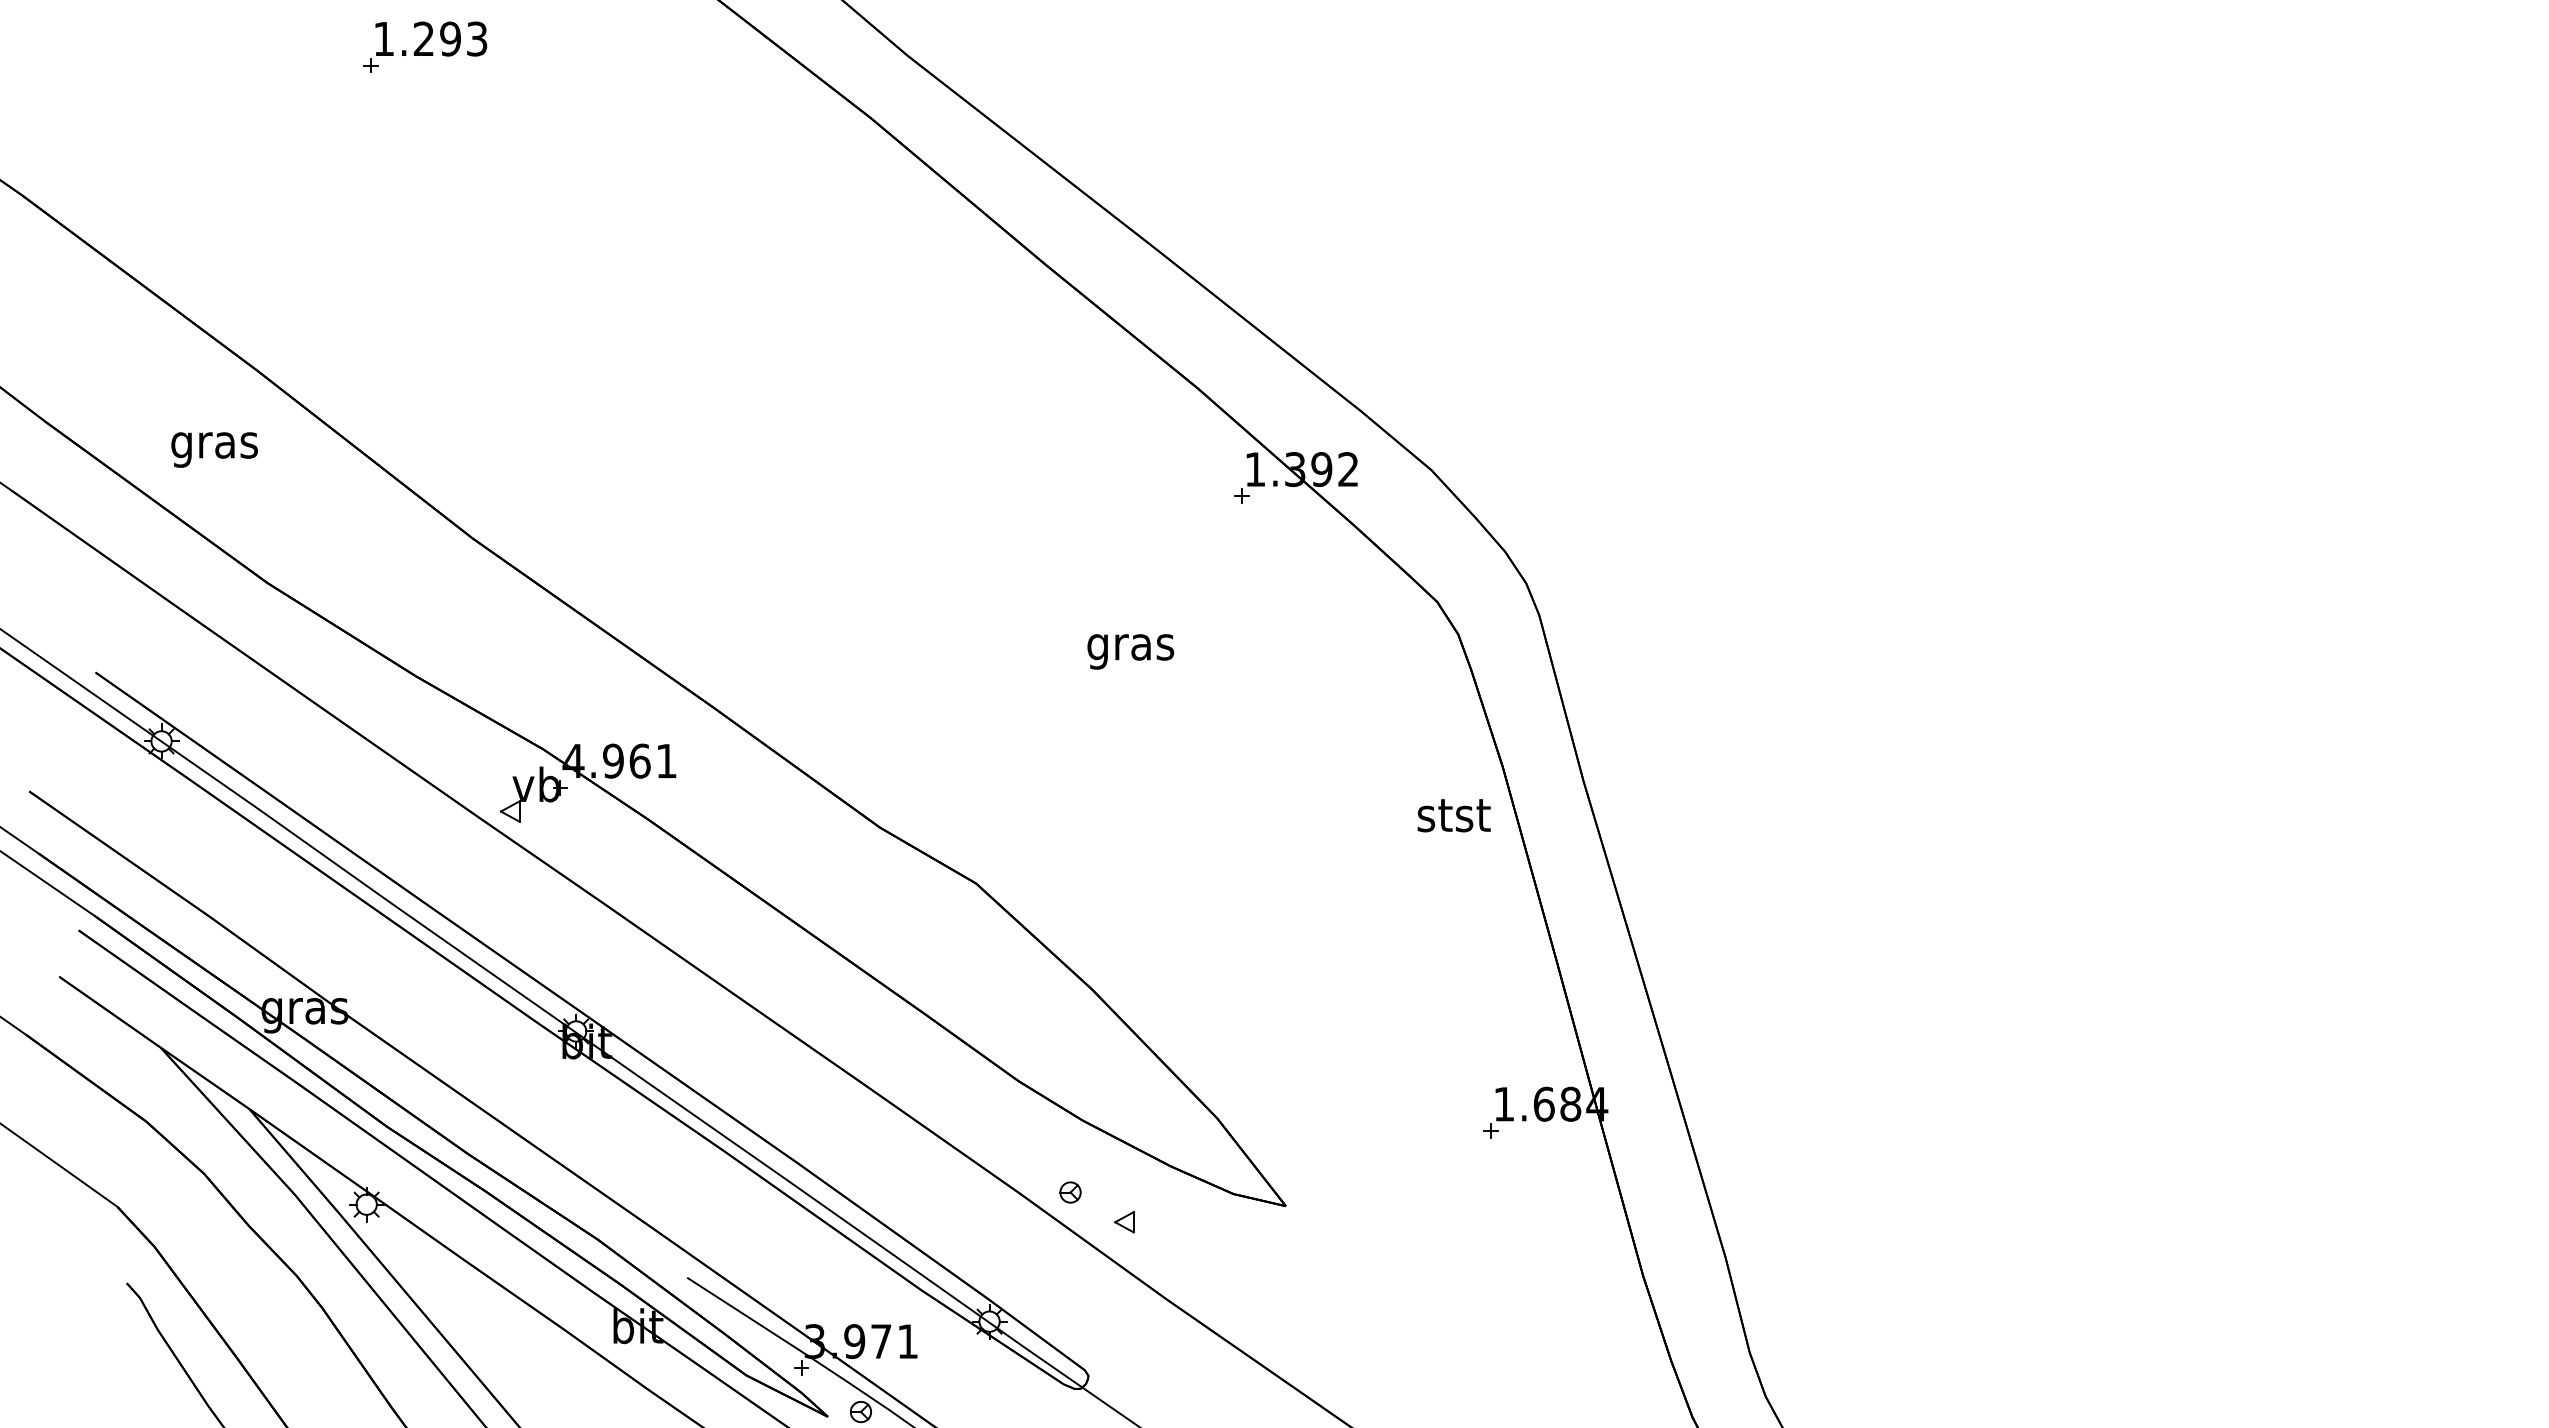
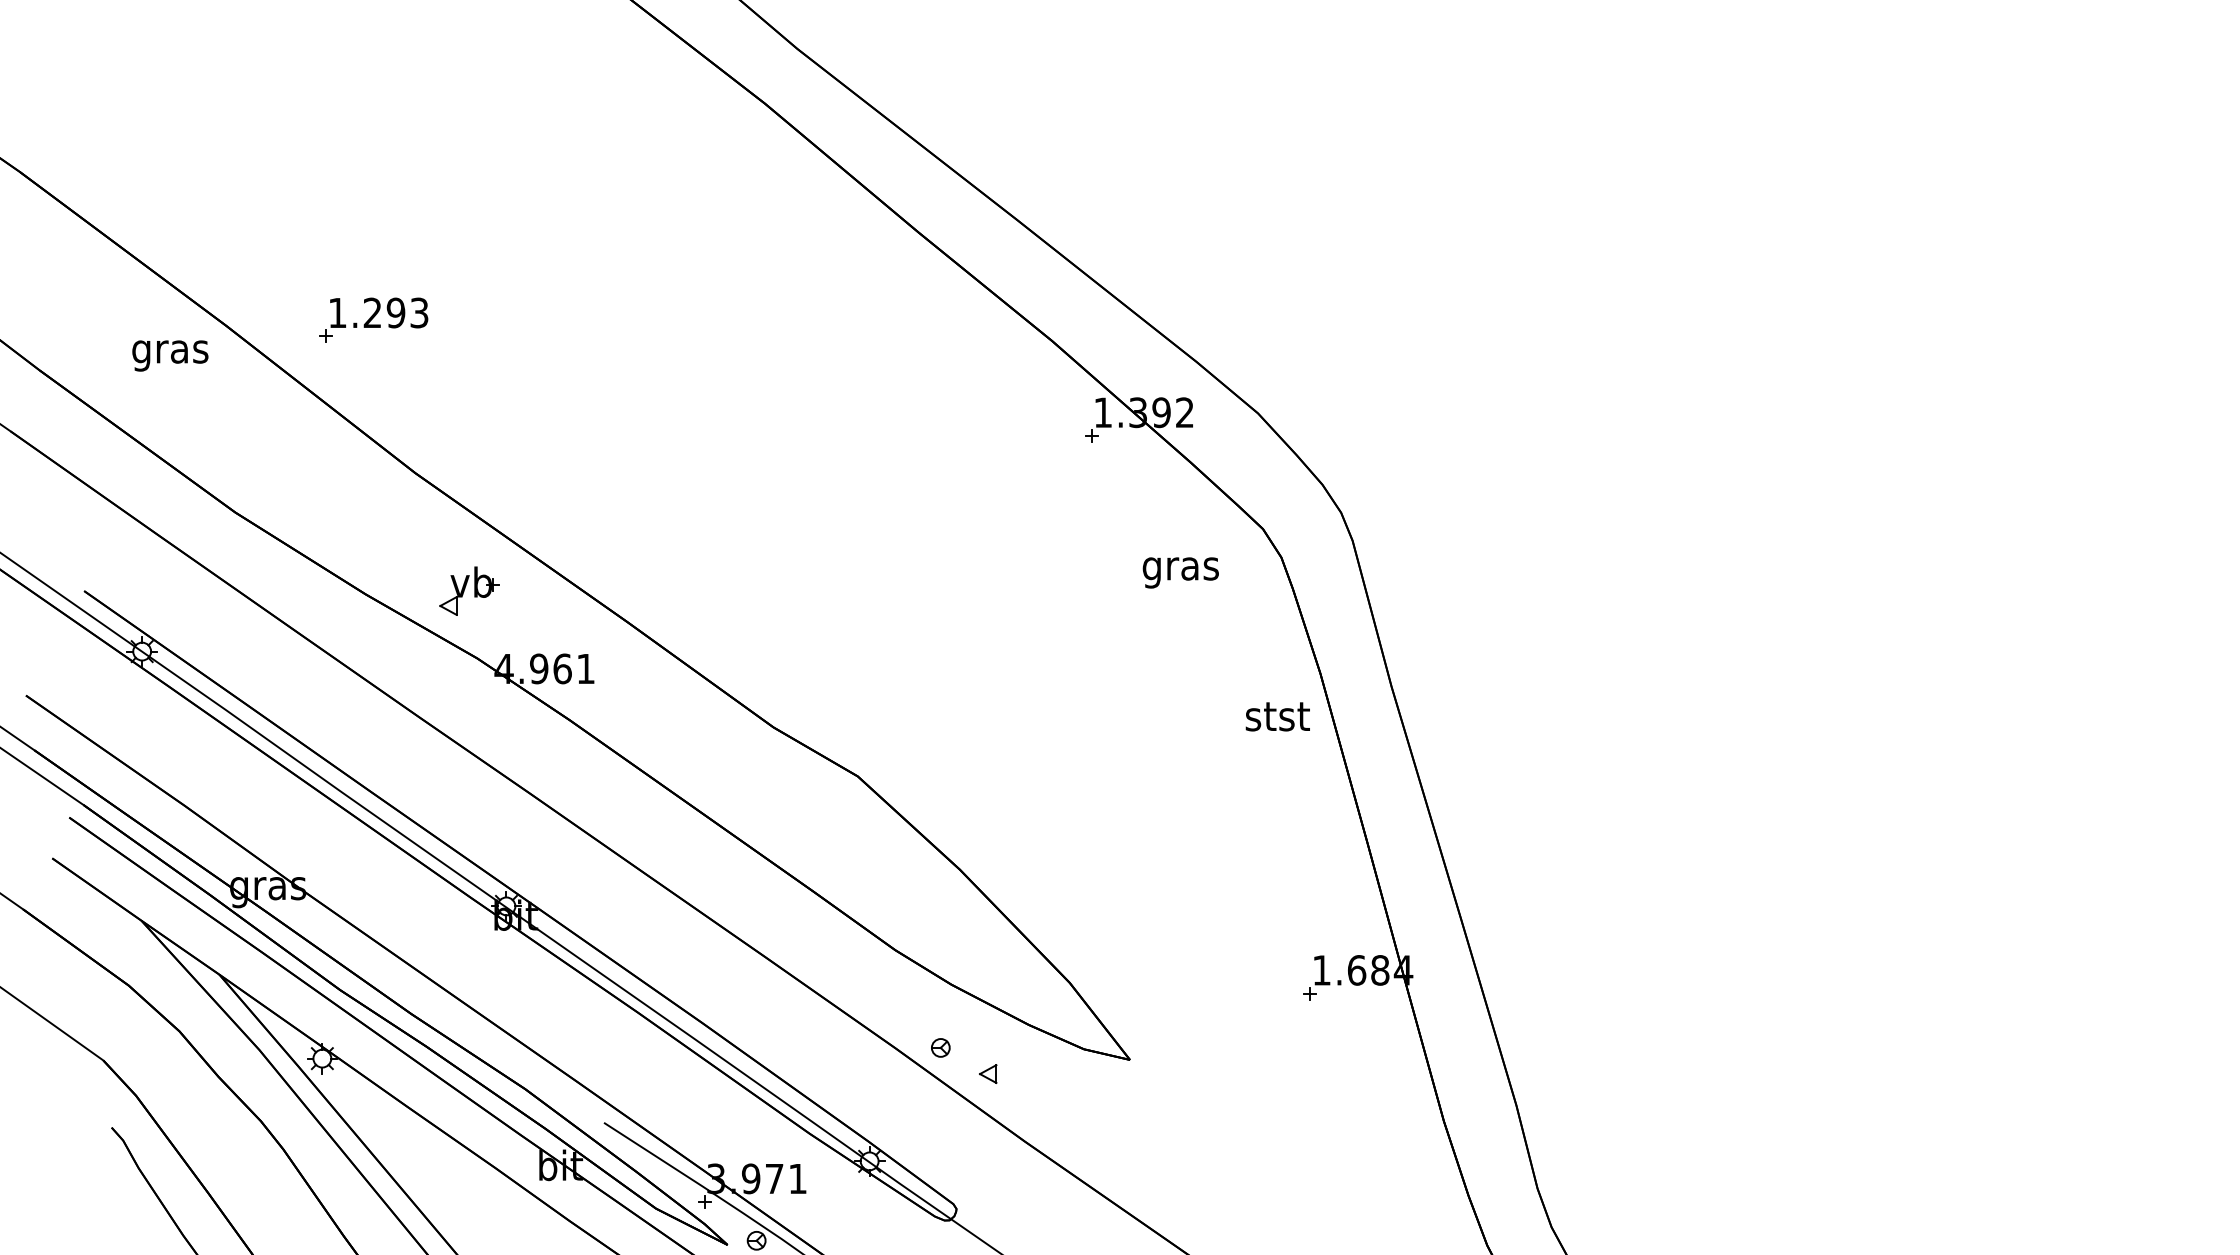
part: (425, 46) -> (374, 319), moved
text: (214, 449) -> (170, 355), moved
text: (1130, 651) -> (1180, 572), moved
part: (533, 794) -> (468, 591), moved

